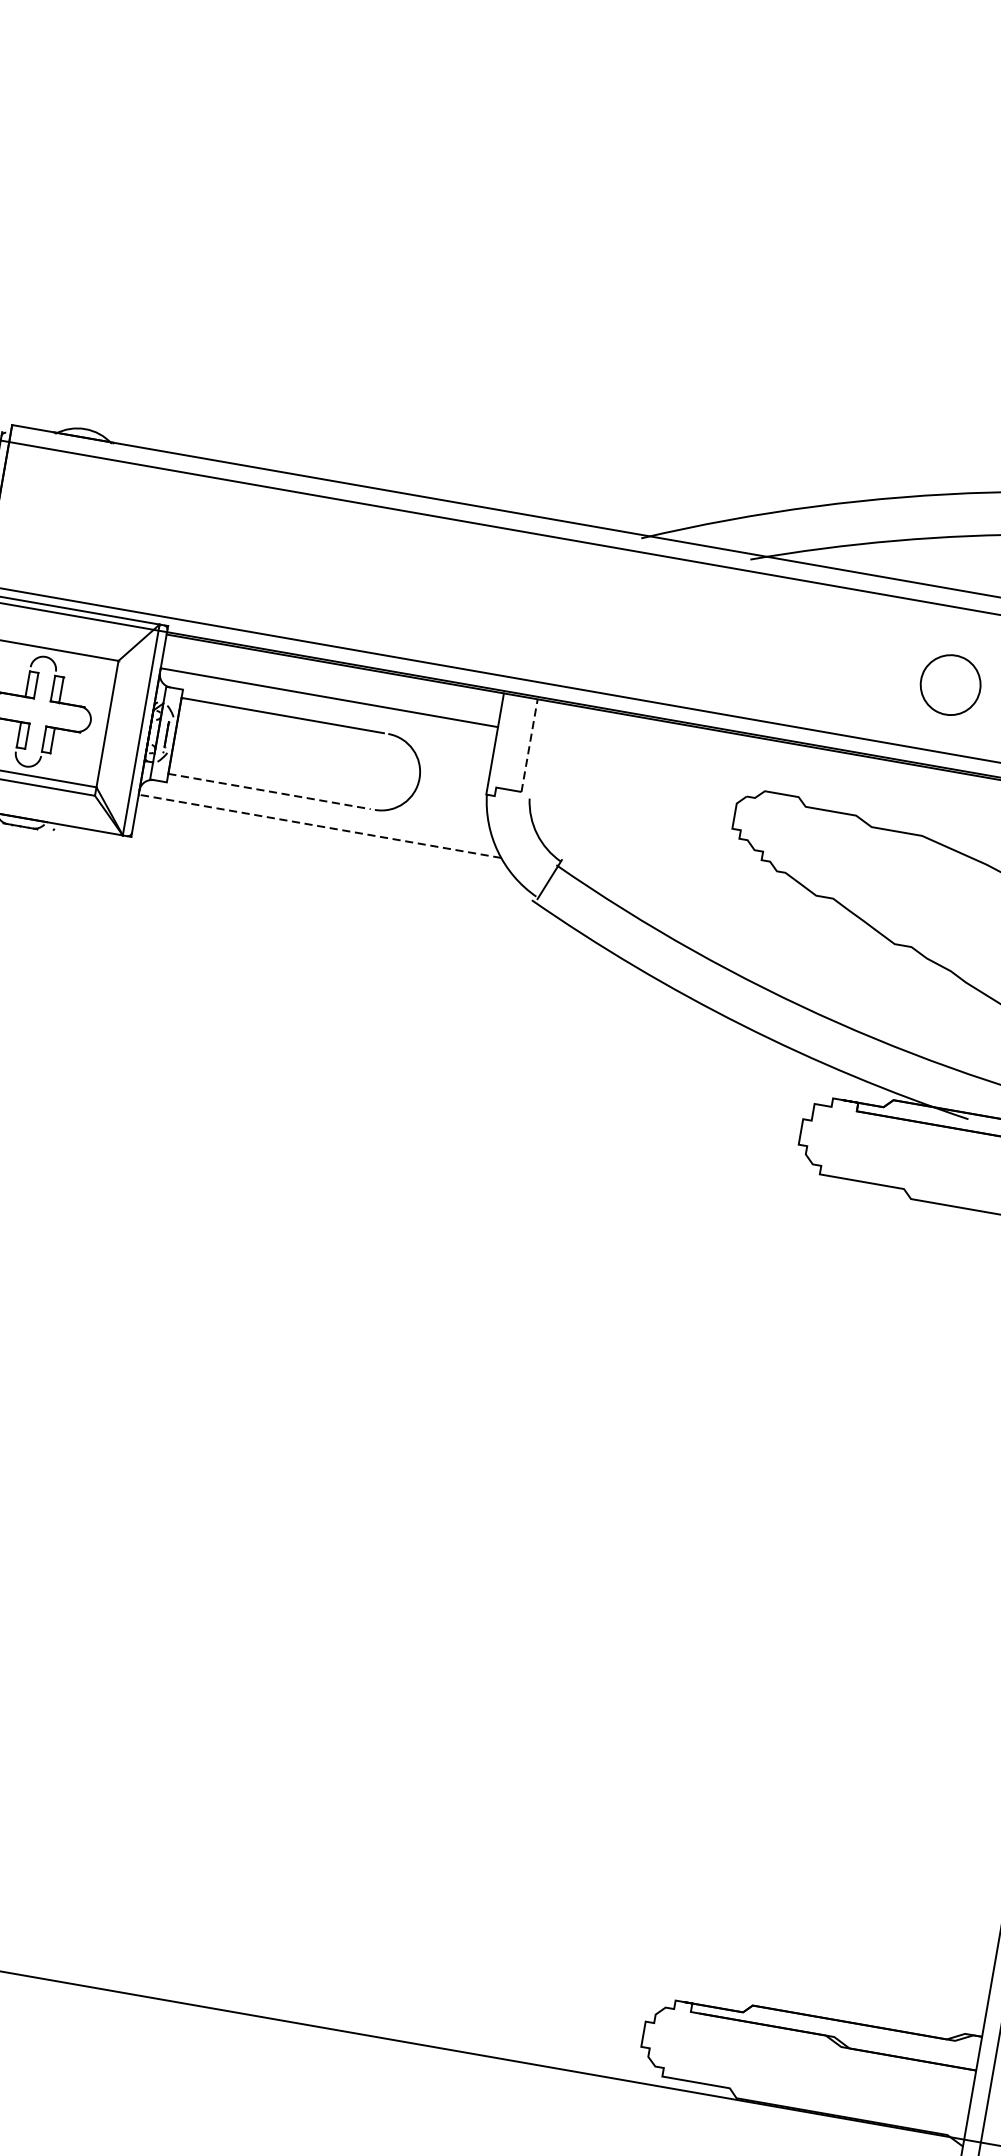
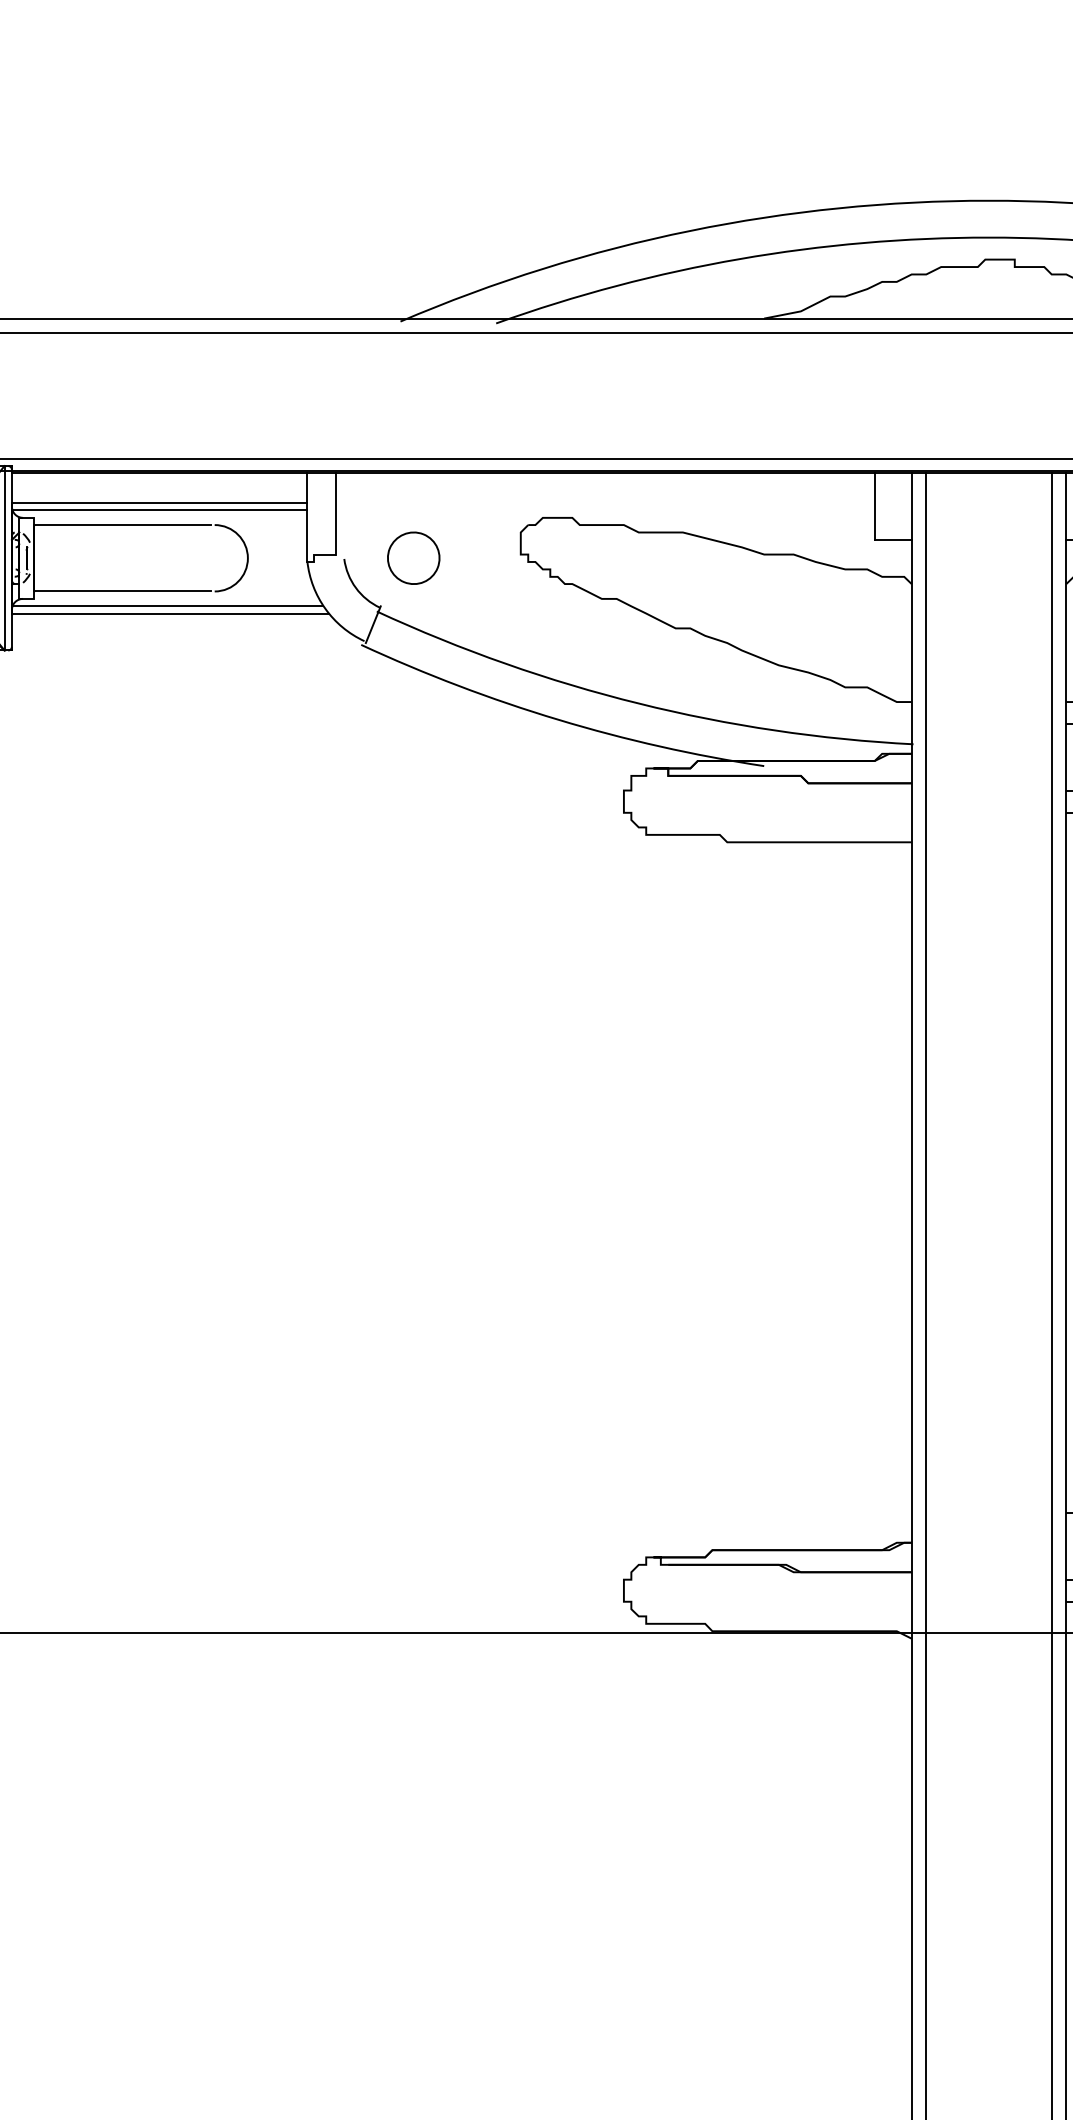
part: (950, 684) -> (413, 557), moved
line: (326, 706) -> (158, 510), added
line: (529, 746) -> (336, 514), dashed -> solid
line: (270, 791) -> (123, 591), dashed -> solid
line: (316, 817) -> (166, 606), added
line: (320, 826) -> (170, 613), dashed -> solid

